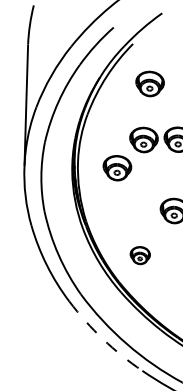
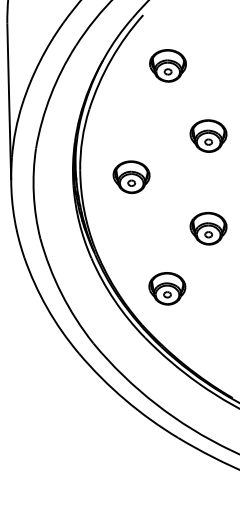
part: (143, 139) -> (163, 138), removed
part: (140, 255) -> (167, 288), size x1.43
arc: (103, 339) -> (125, 399), dashed -> solid

